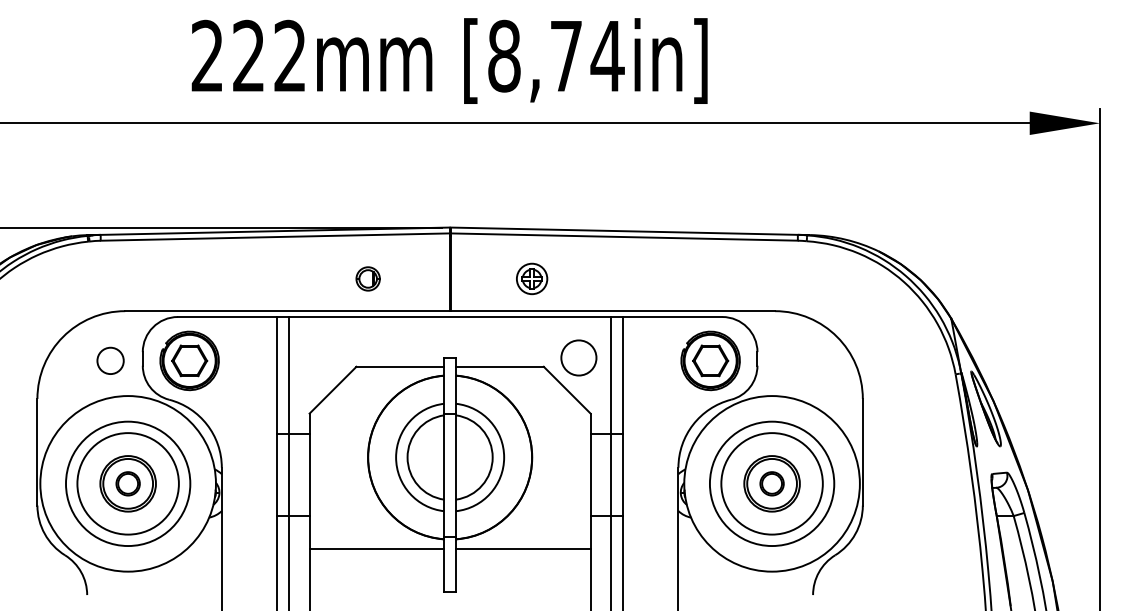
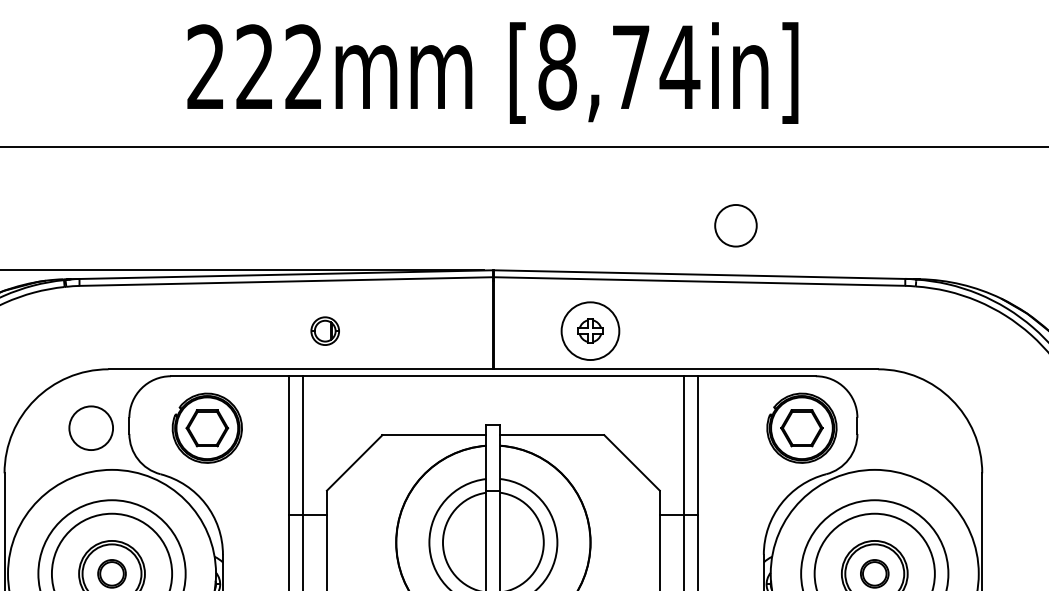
part: (367, 278) -> (324, 330), moved
circle: (531, 278) -> (589, 330), size x1.6
circle: (578, 357) -> (735, 225), moved
circle: (110, 360) -> (91, 427), size x1.4
part: (189, 360) -> (207, 427), moved

